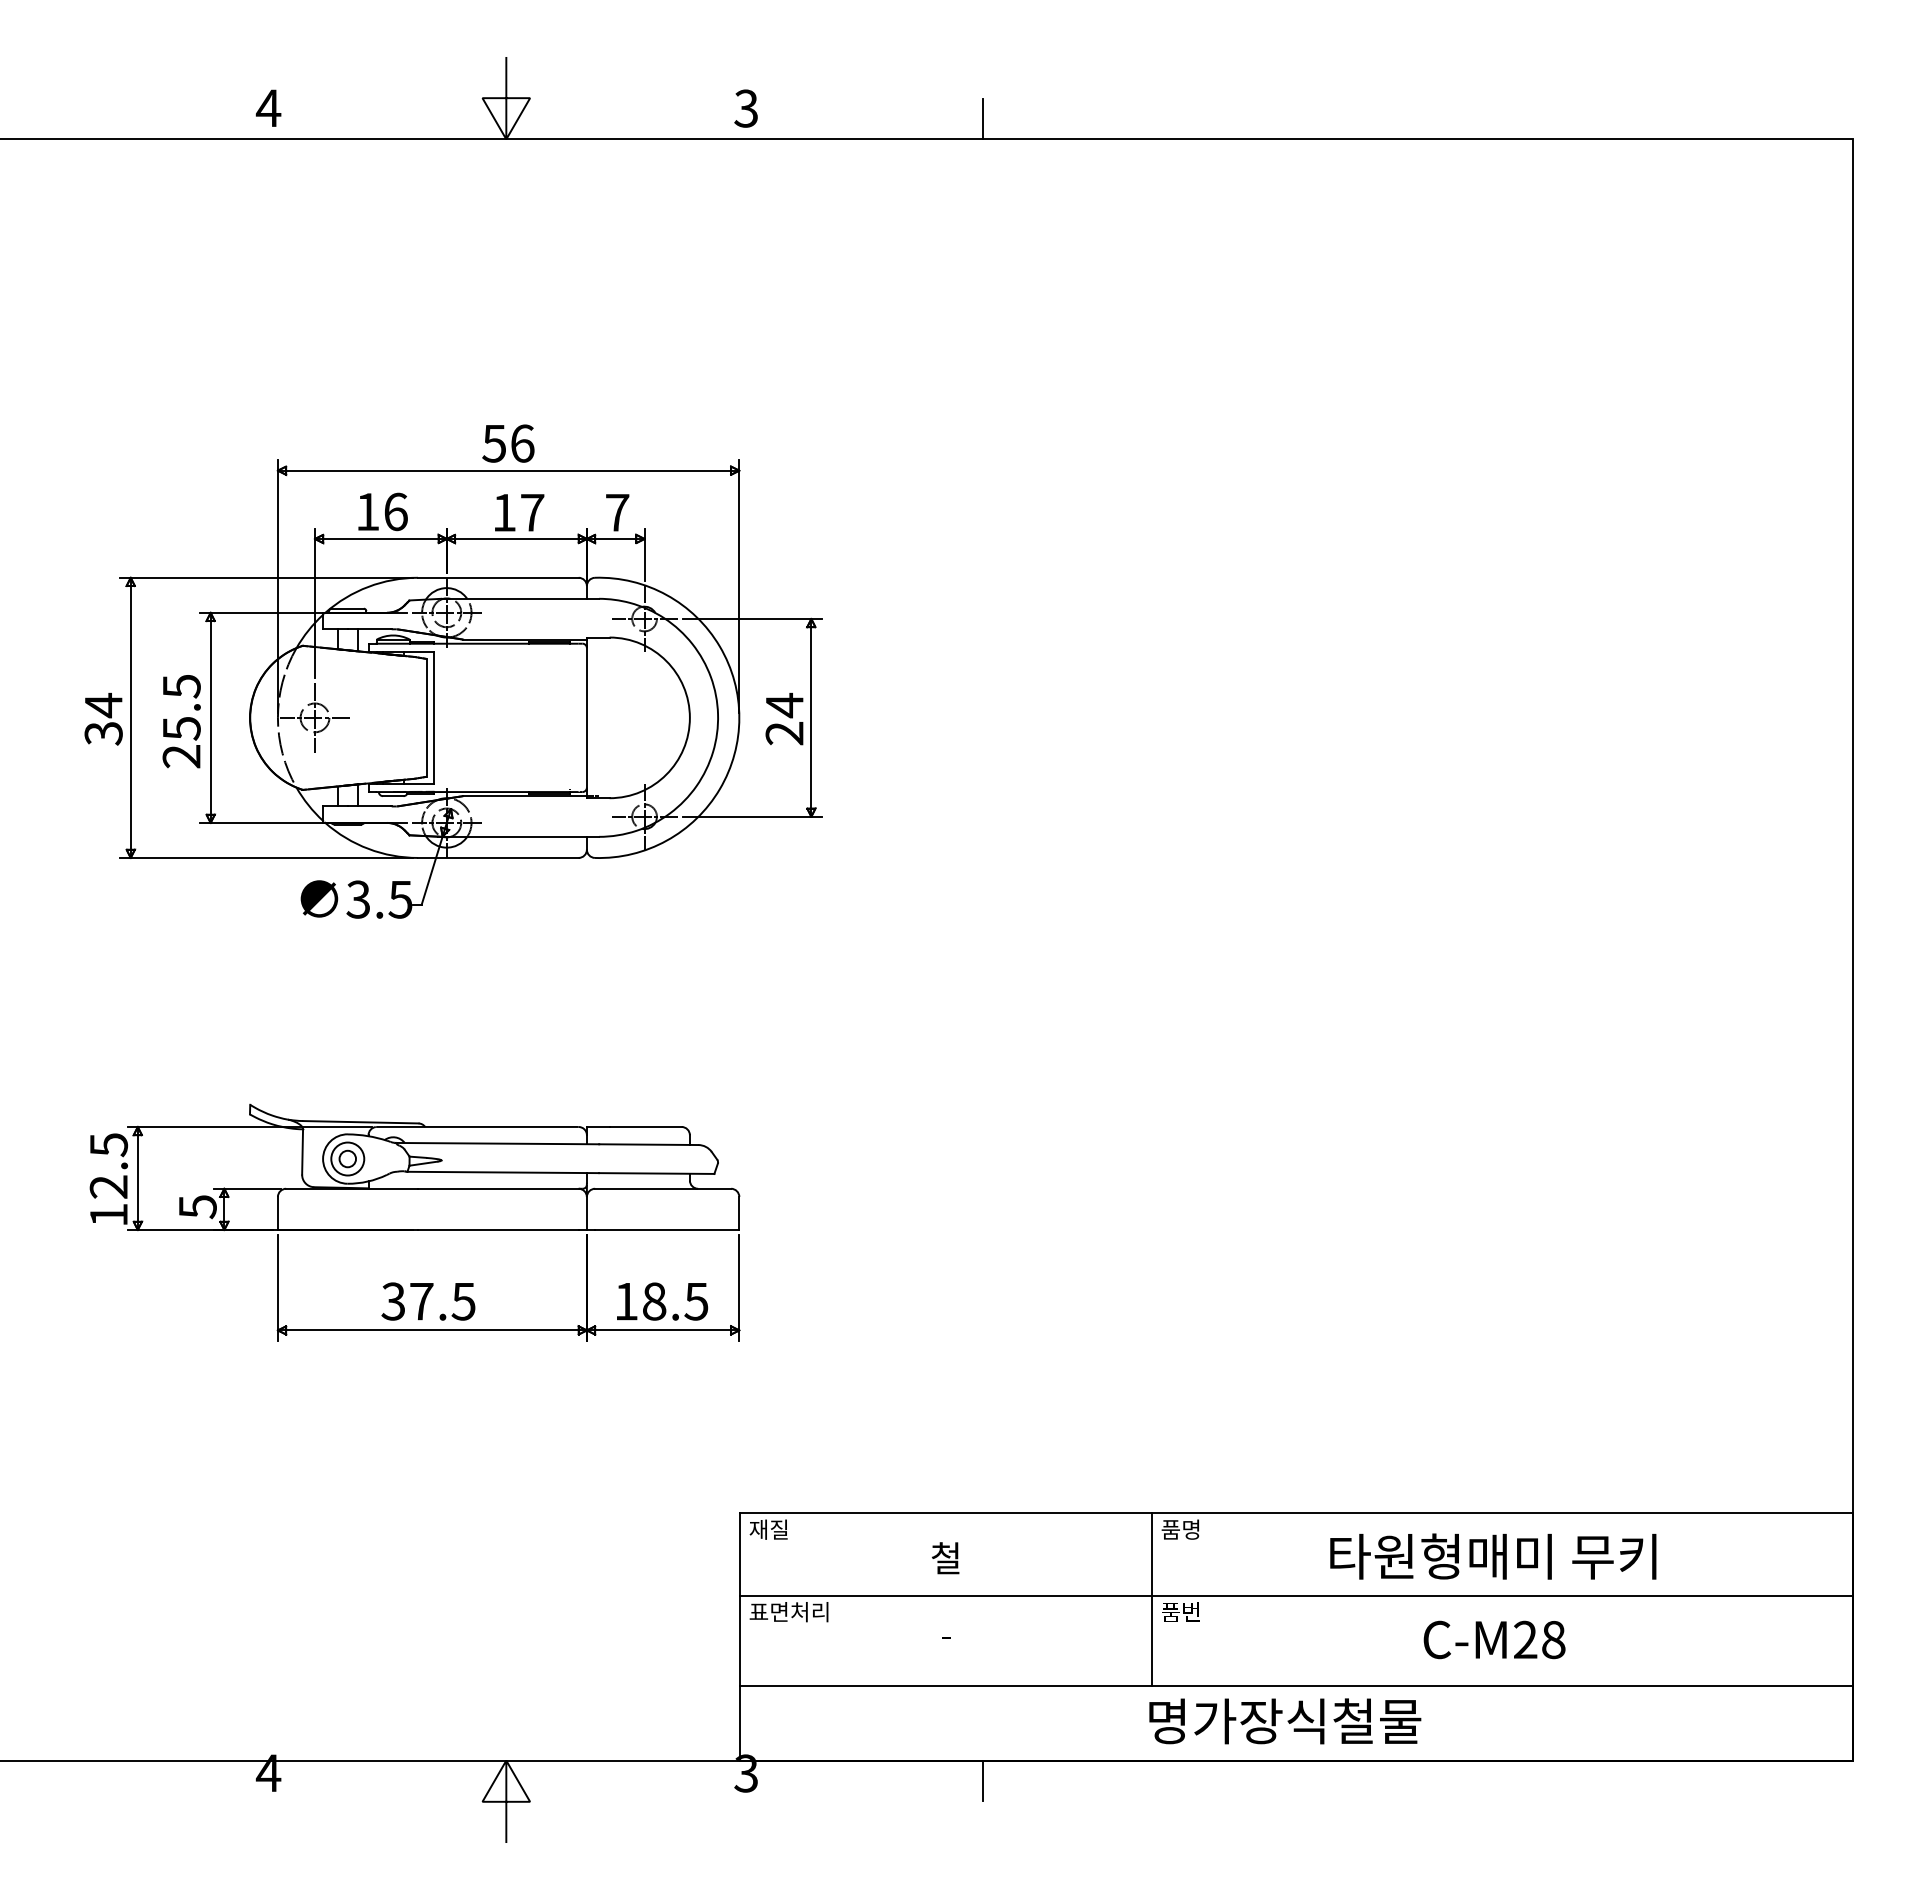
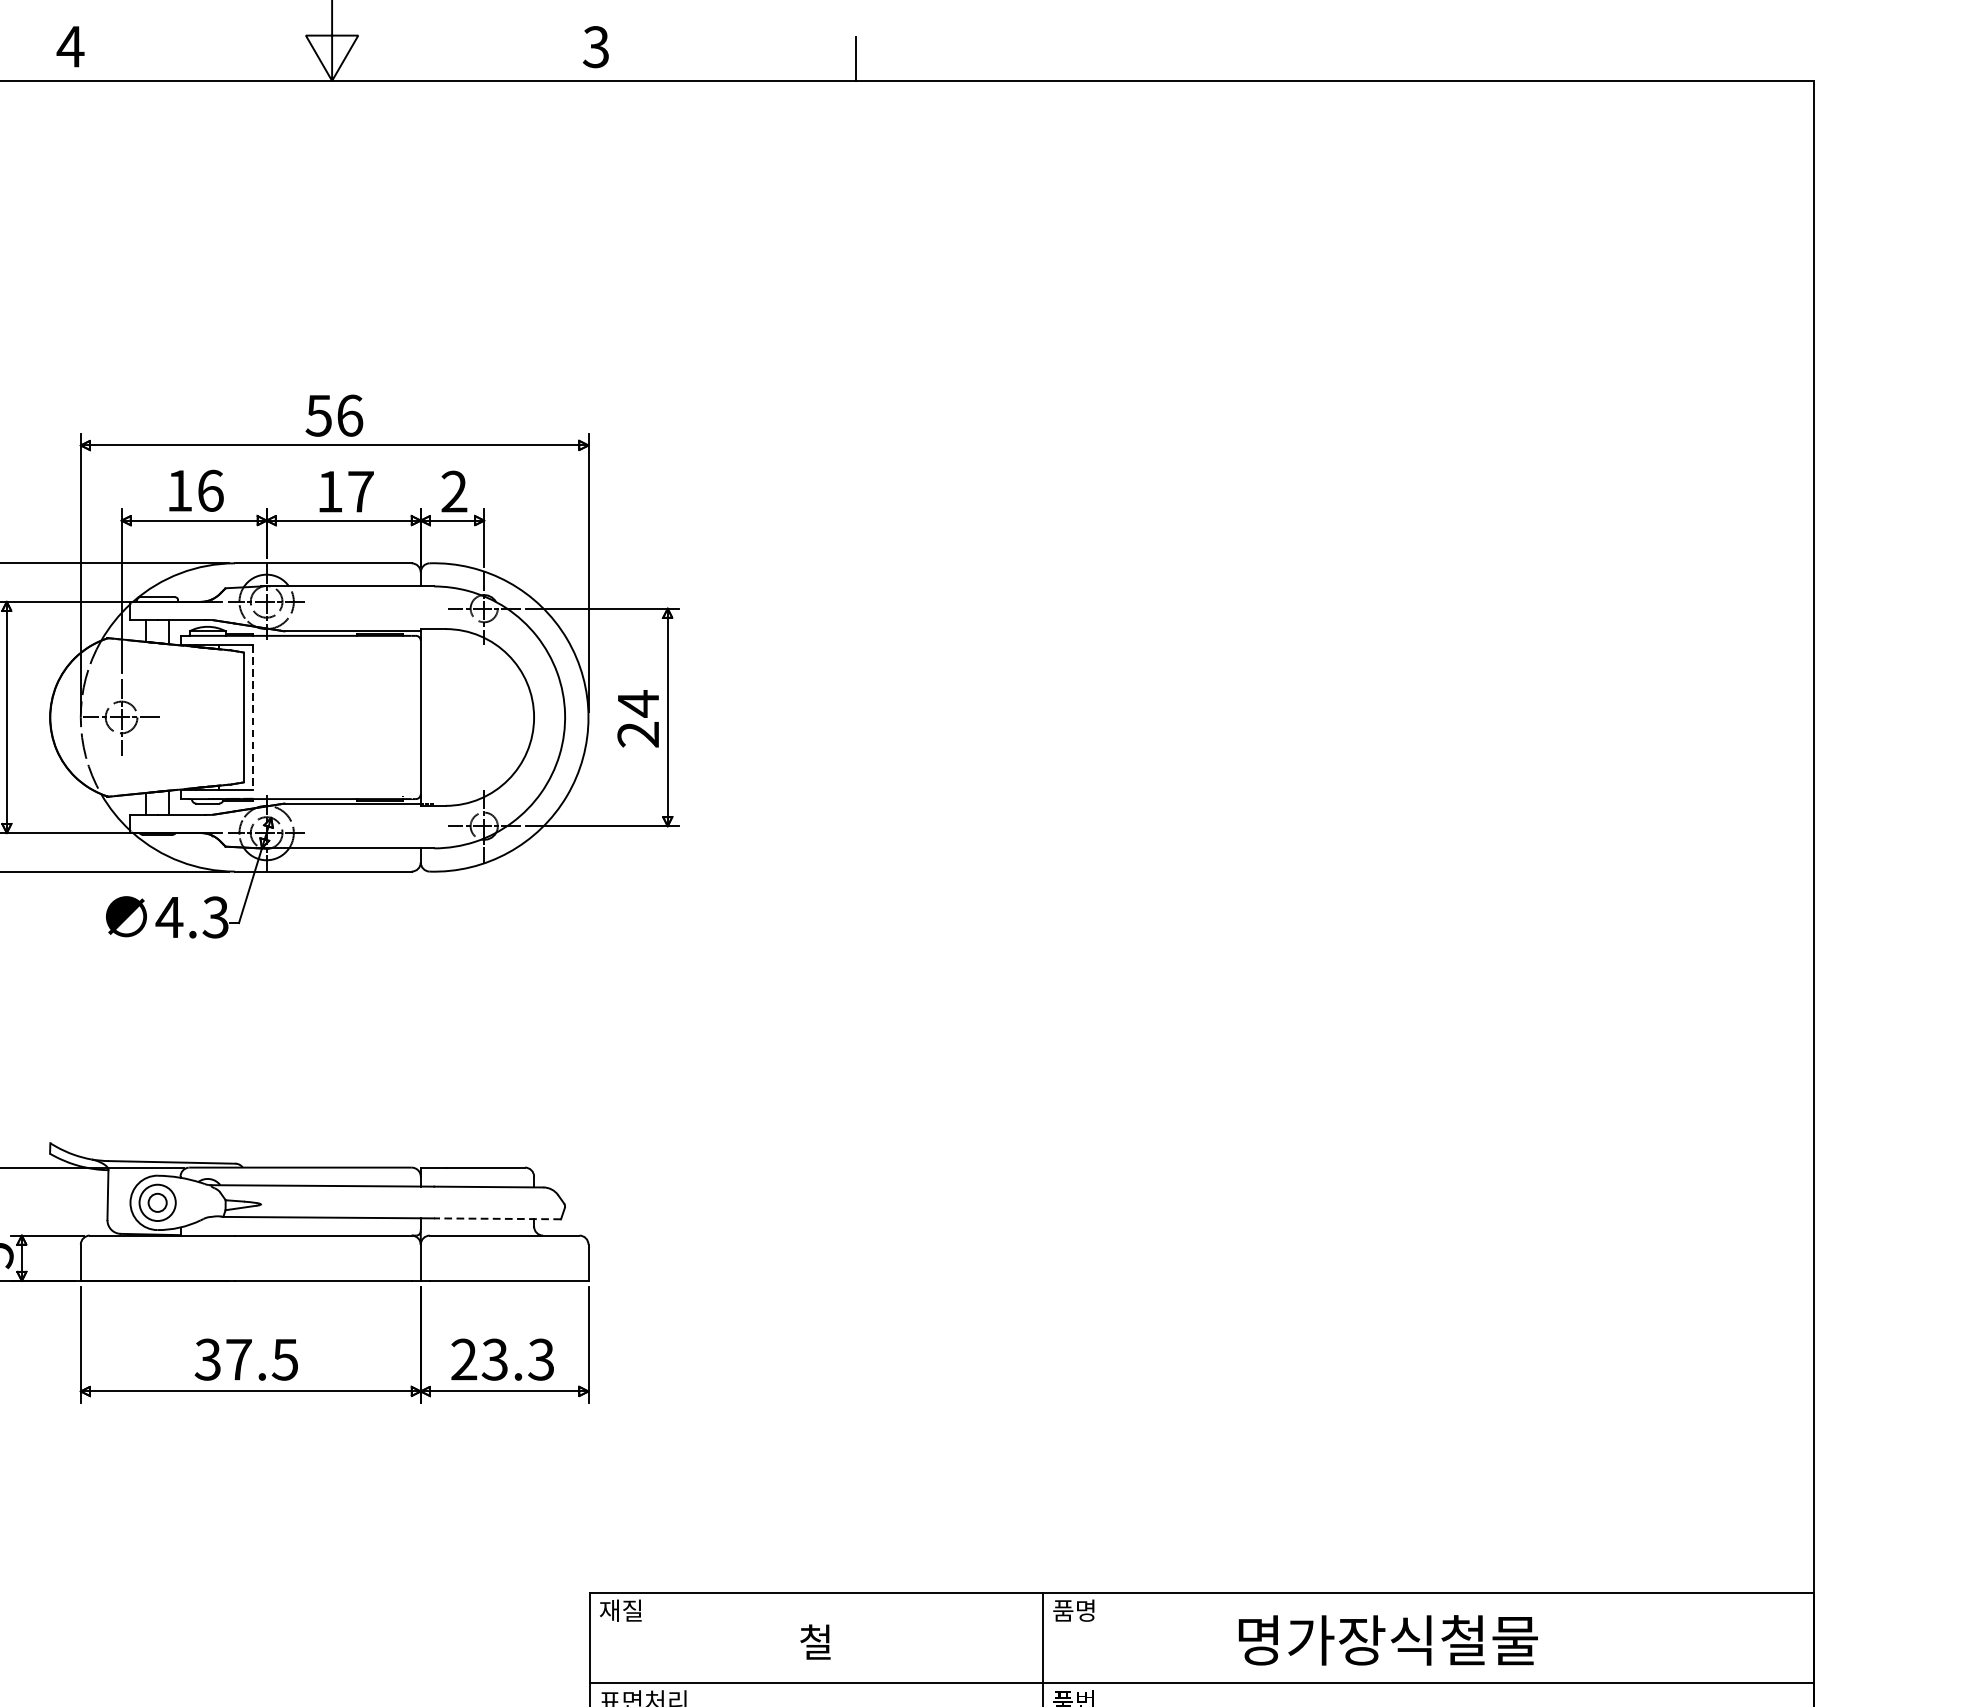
text: (617, 512) -> (454, 491), 7 -> 2
line: (434, 717) -> (253, 717), solid -> dashed
text: (378, 899) -> (191, 917), 3.5 -> 4.3
line: (656, 1173) -> (497, 1218), solid -> dashed
text: (661, 1301) -> (502, 1359), 18.5 -> 23.3
text: (1493, 1556) -> (1418, 1640), 타원형매미 무키 -> 명가장식철물

